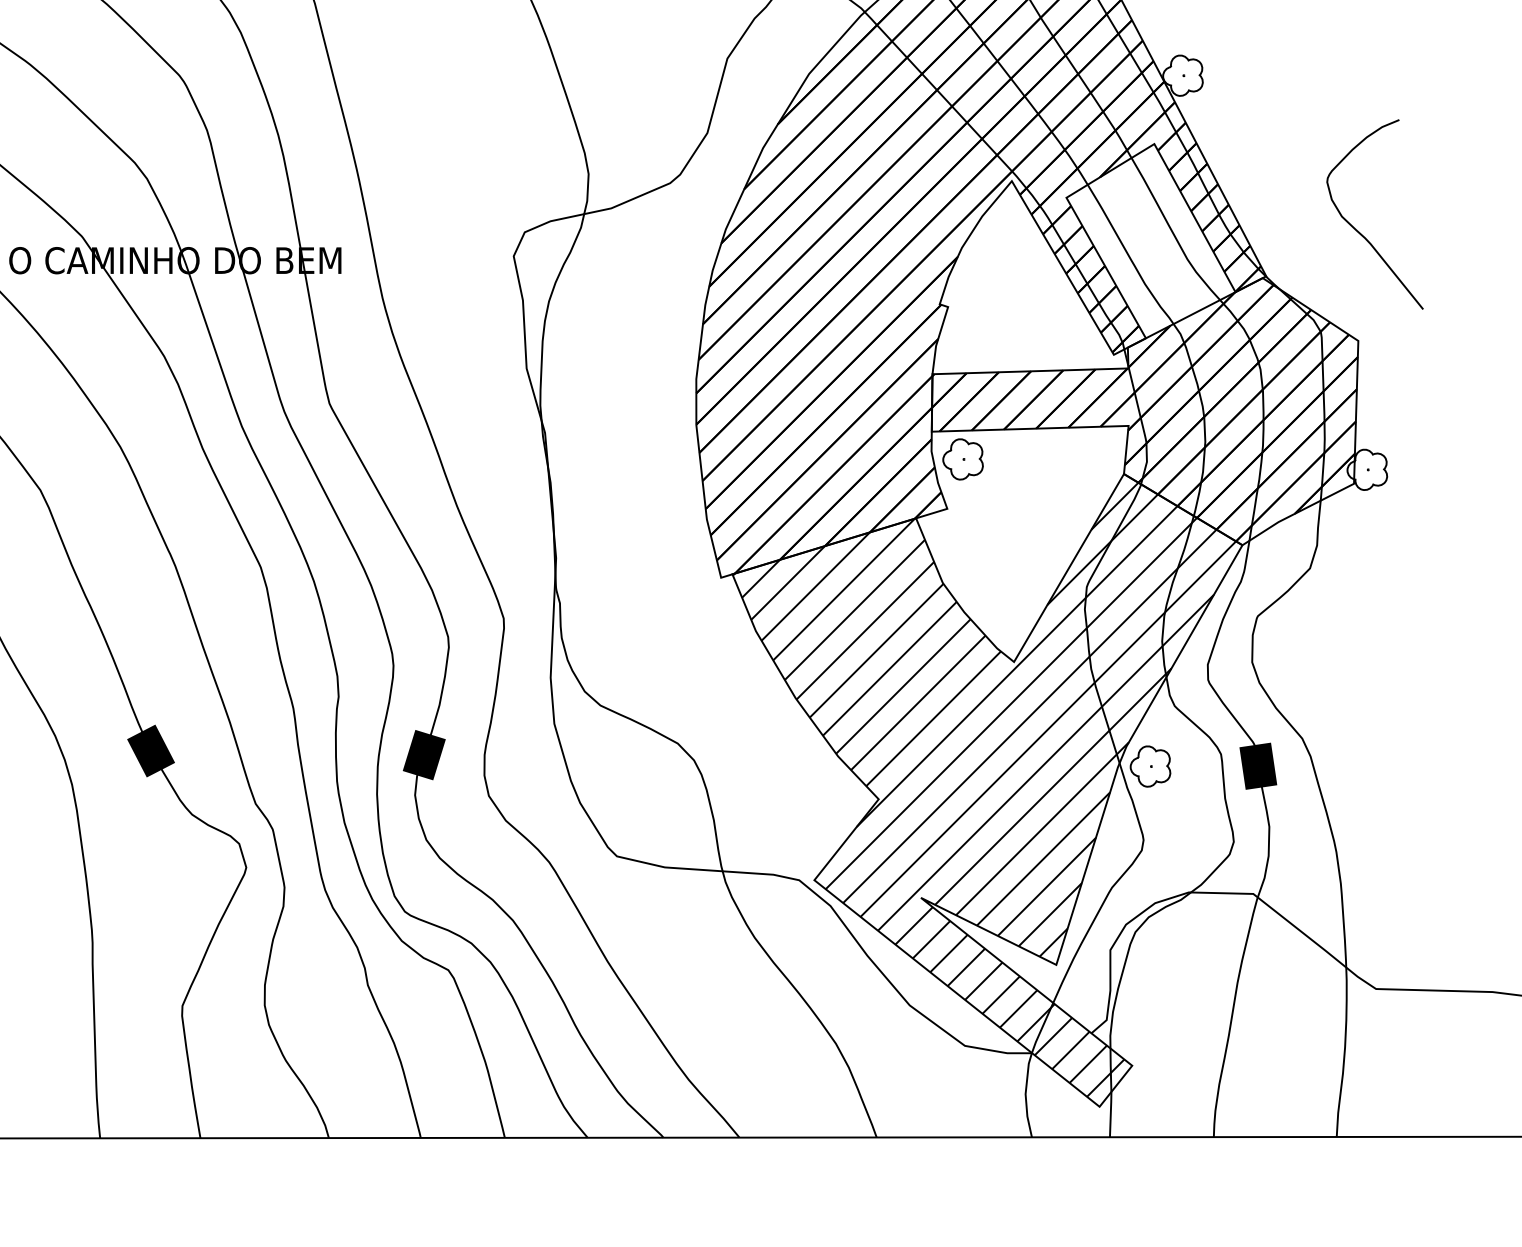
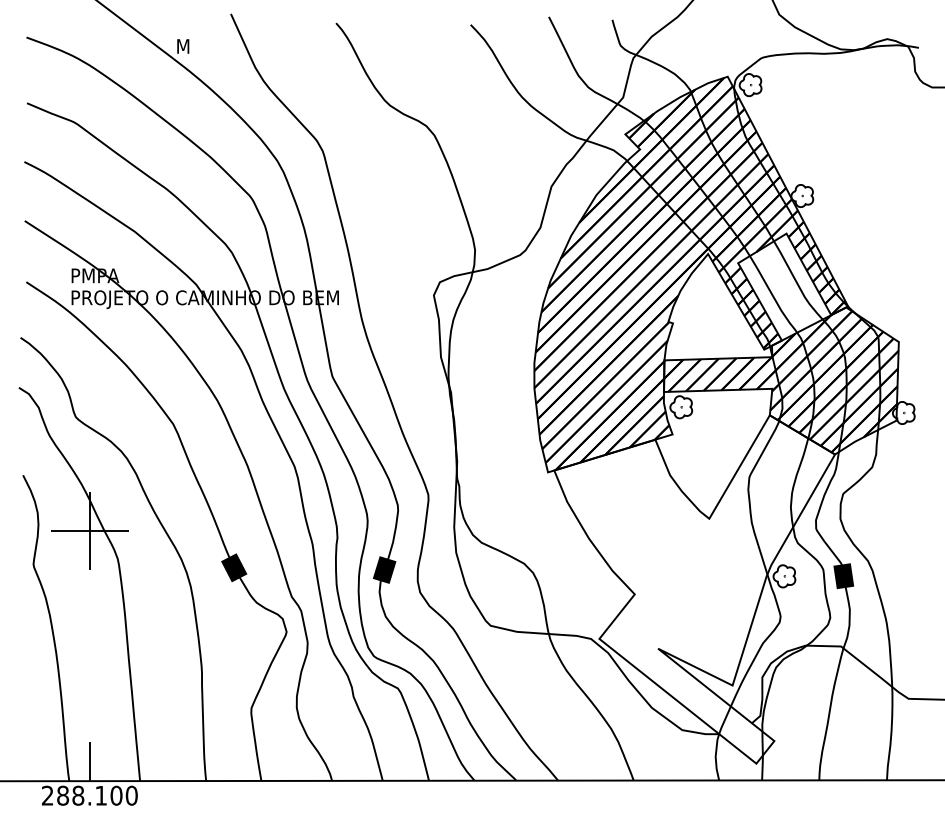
curve: (1357, 229) -> (898, 280), removed
hatch: (983, 790) -> (692, 589), removed

